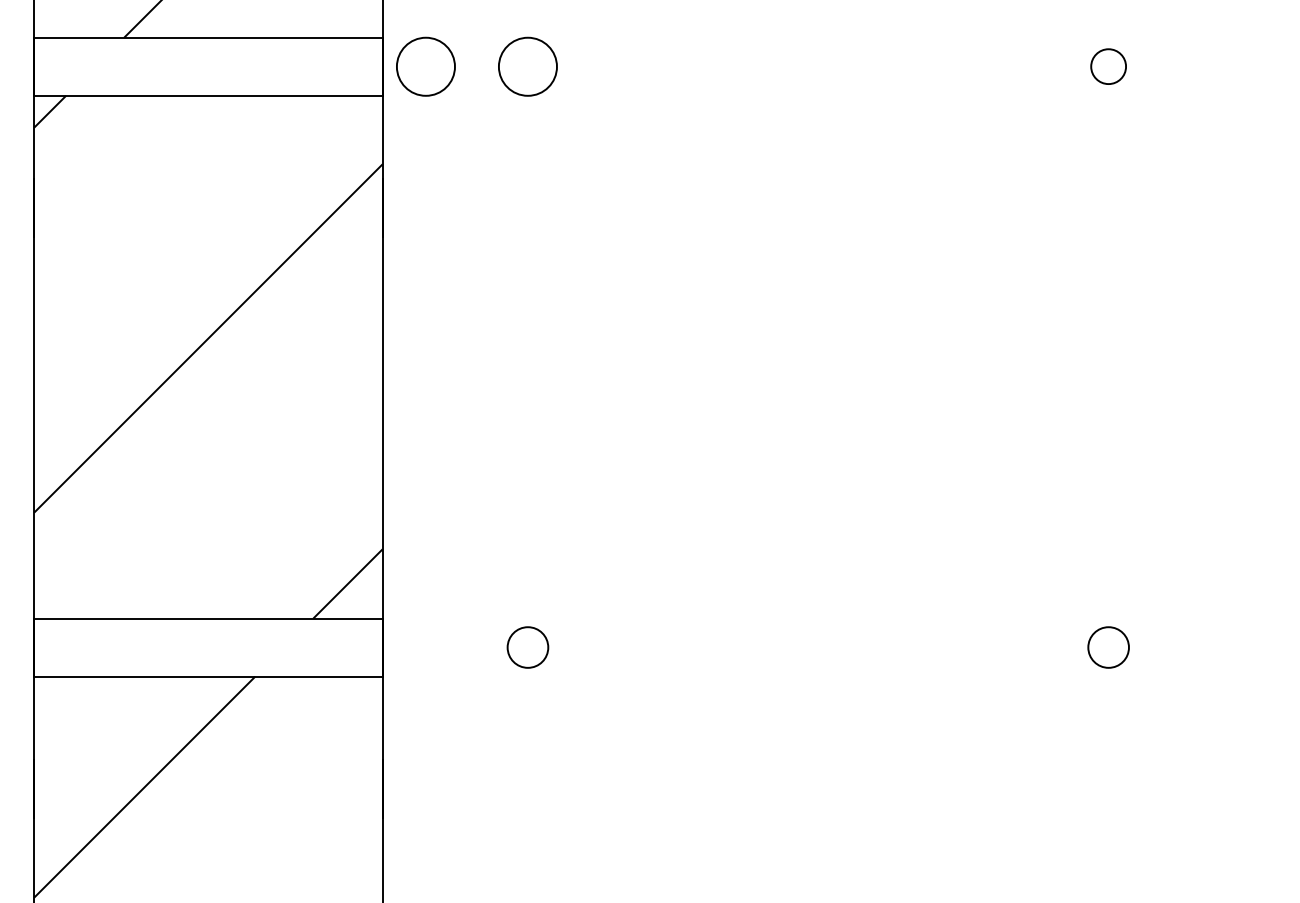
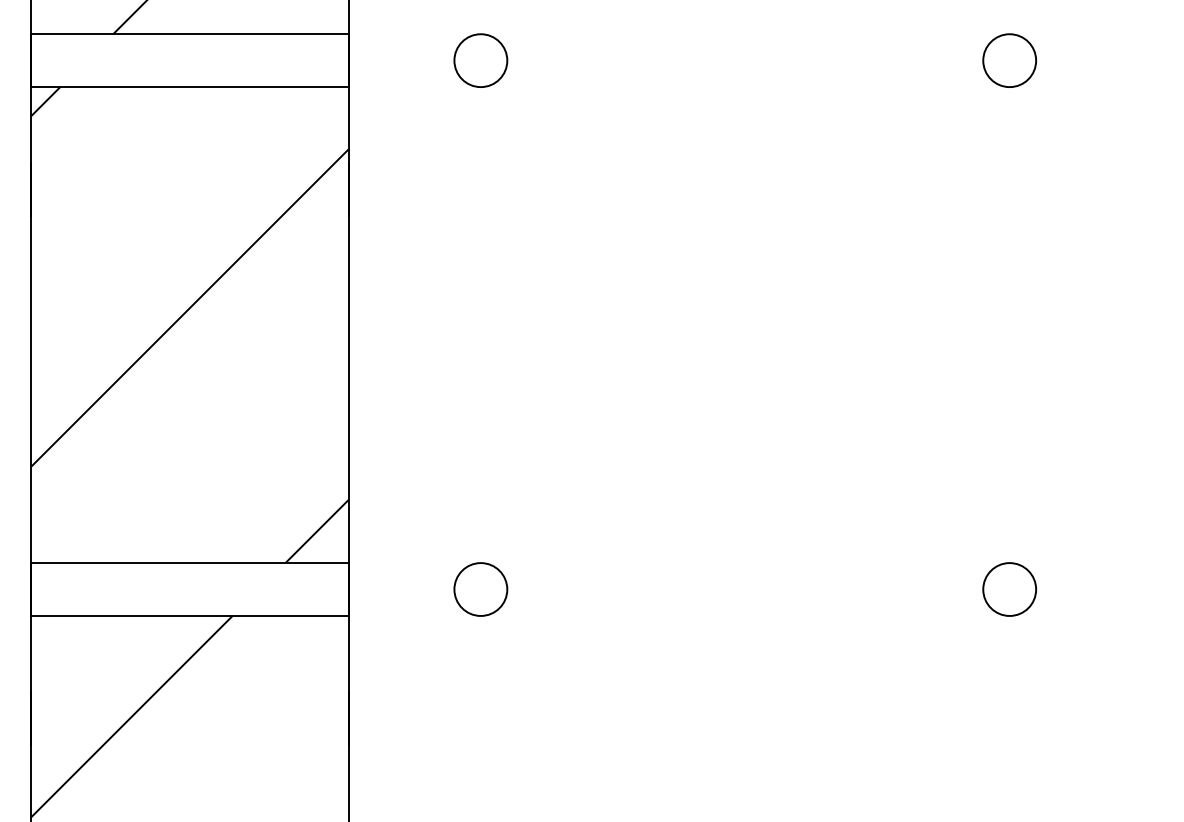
circle: (425, 66) -> (387, 60), removed
circle: (1108, 66) -> (1009, 60), size x1.67
circle: (527, 647) -> (480, 589), size x1.43
circle: (1108, 647) -> (1009, 589), size x1.43

